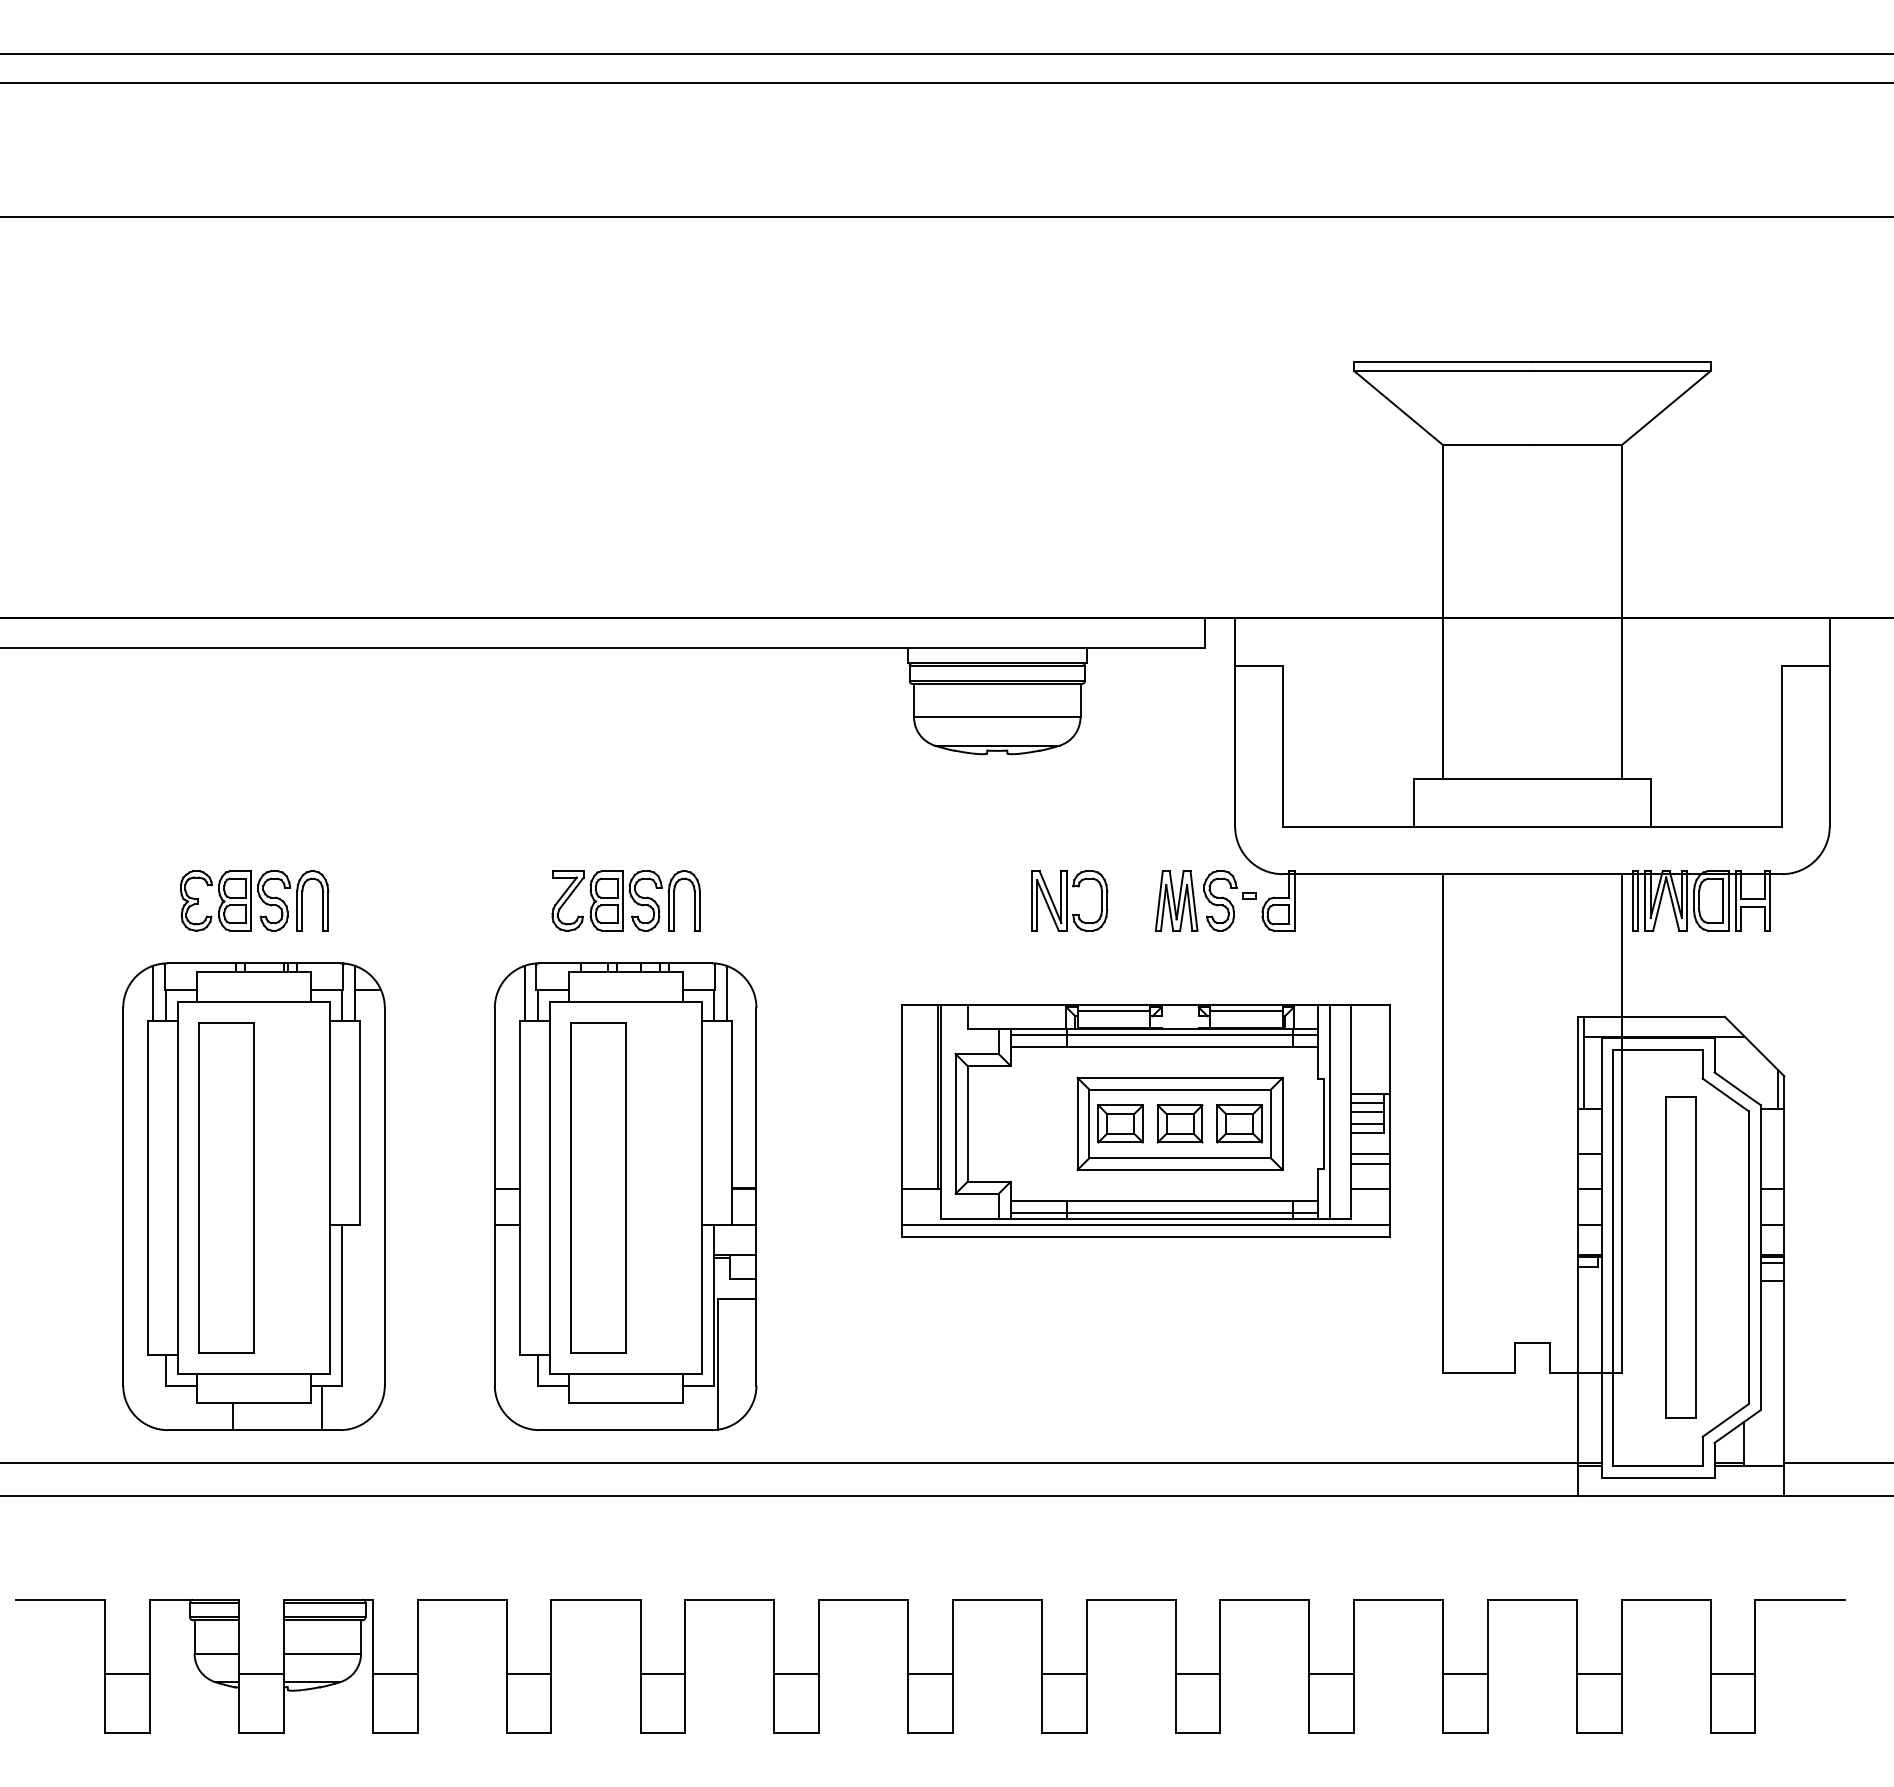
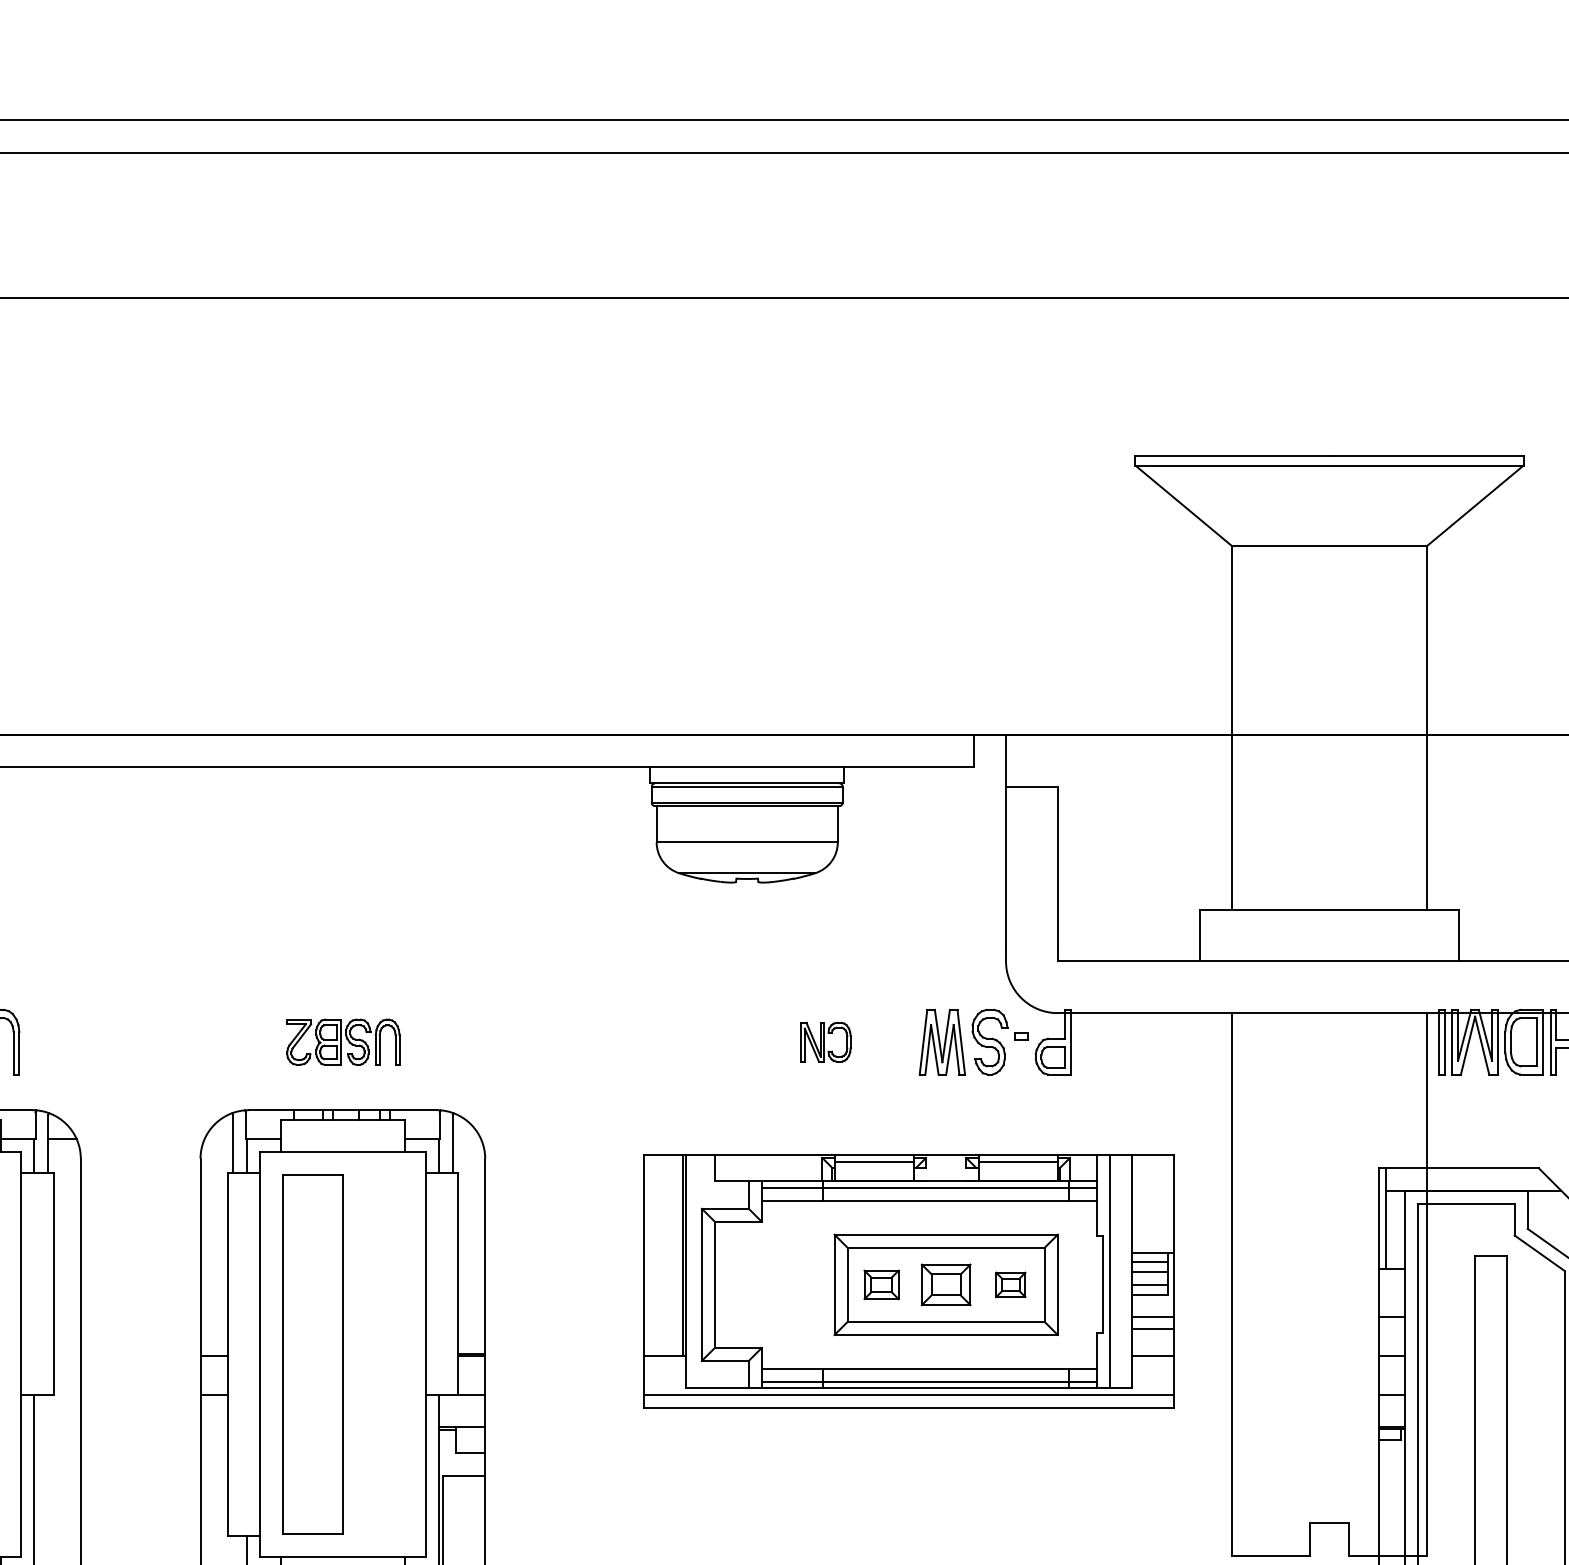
part: (625, 900) -> (342, 1041), size x0.7
part: (1069, 900) -> (825, 1041), size x0.6
part: (1120, 1123) -> (881, 1284), size x0.7
part: (1239, 1123) -> (1010, 1284), size x0.6

